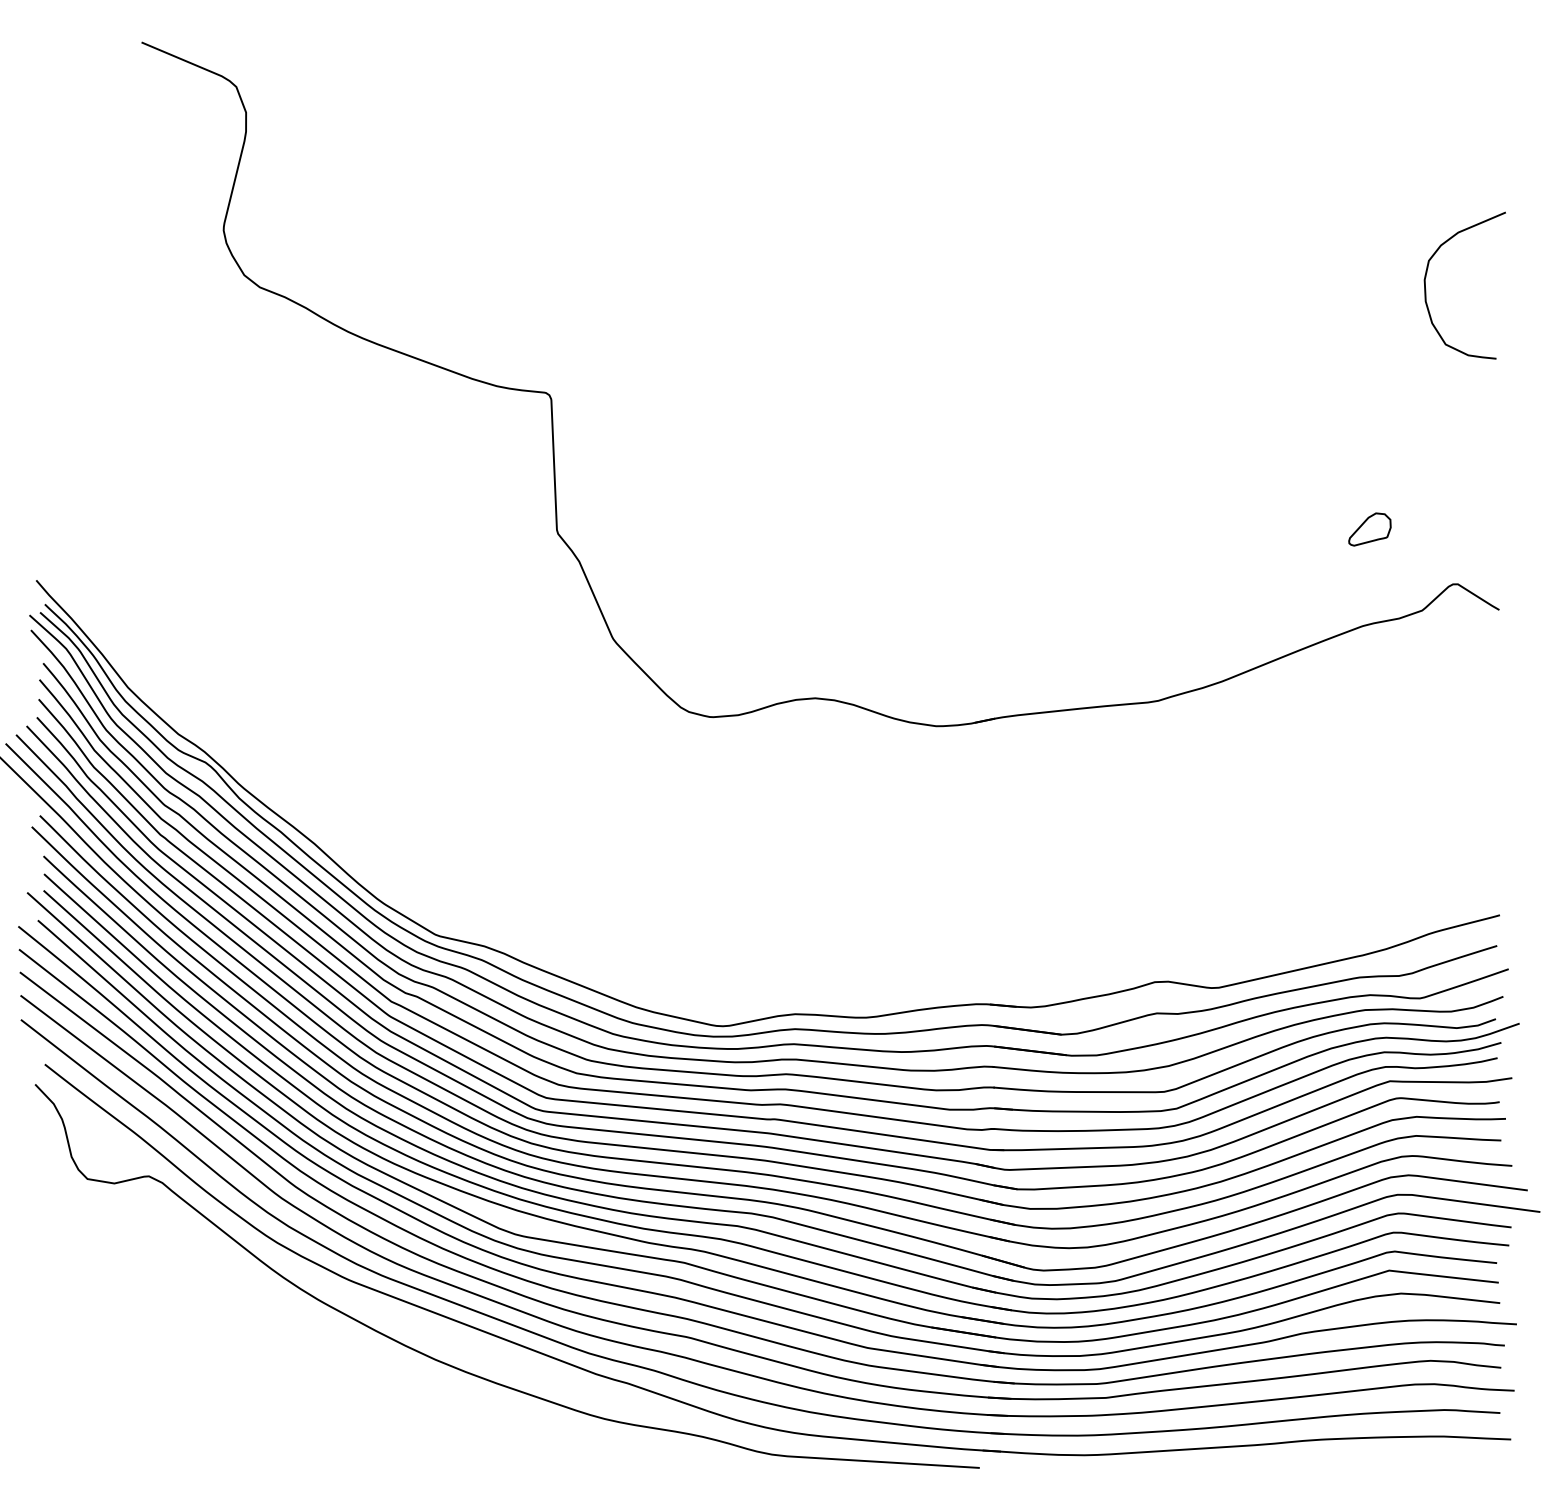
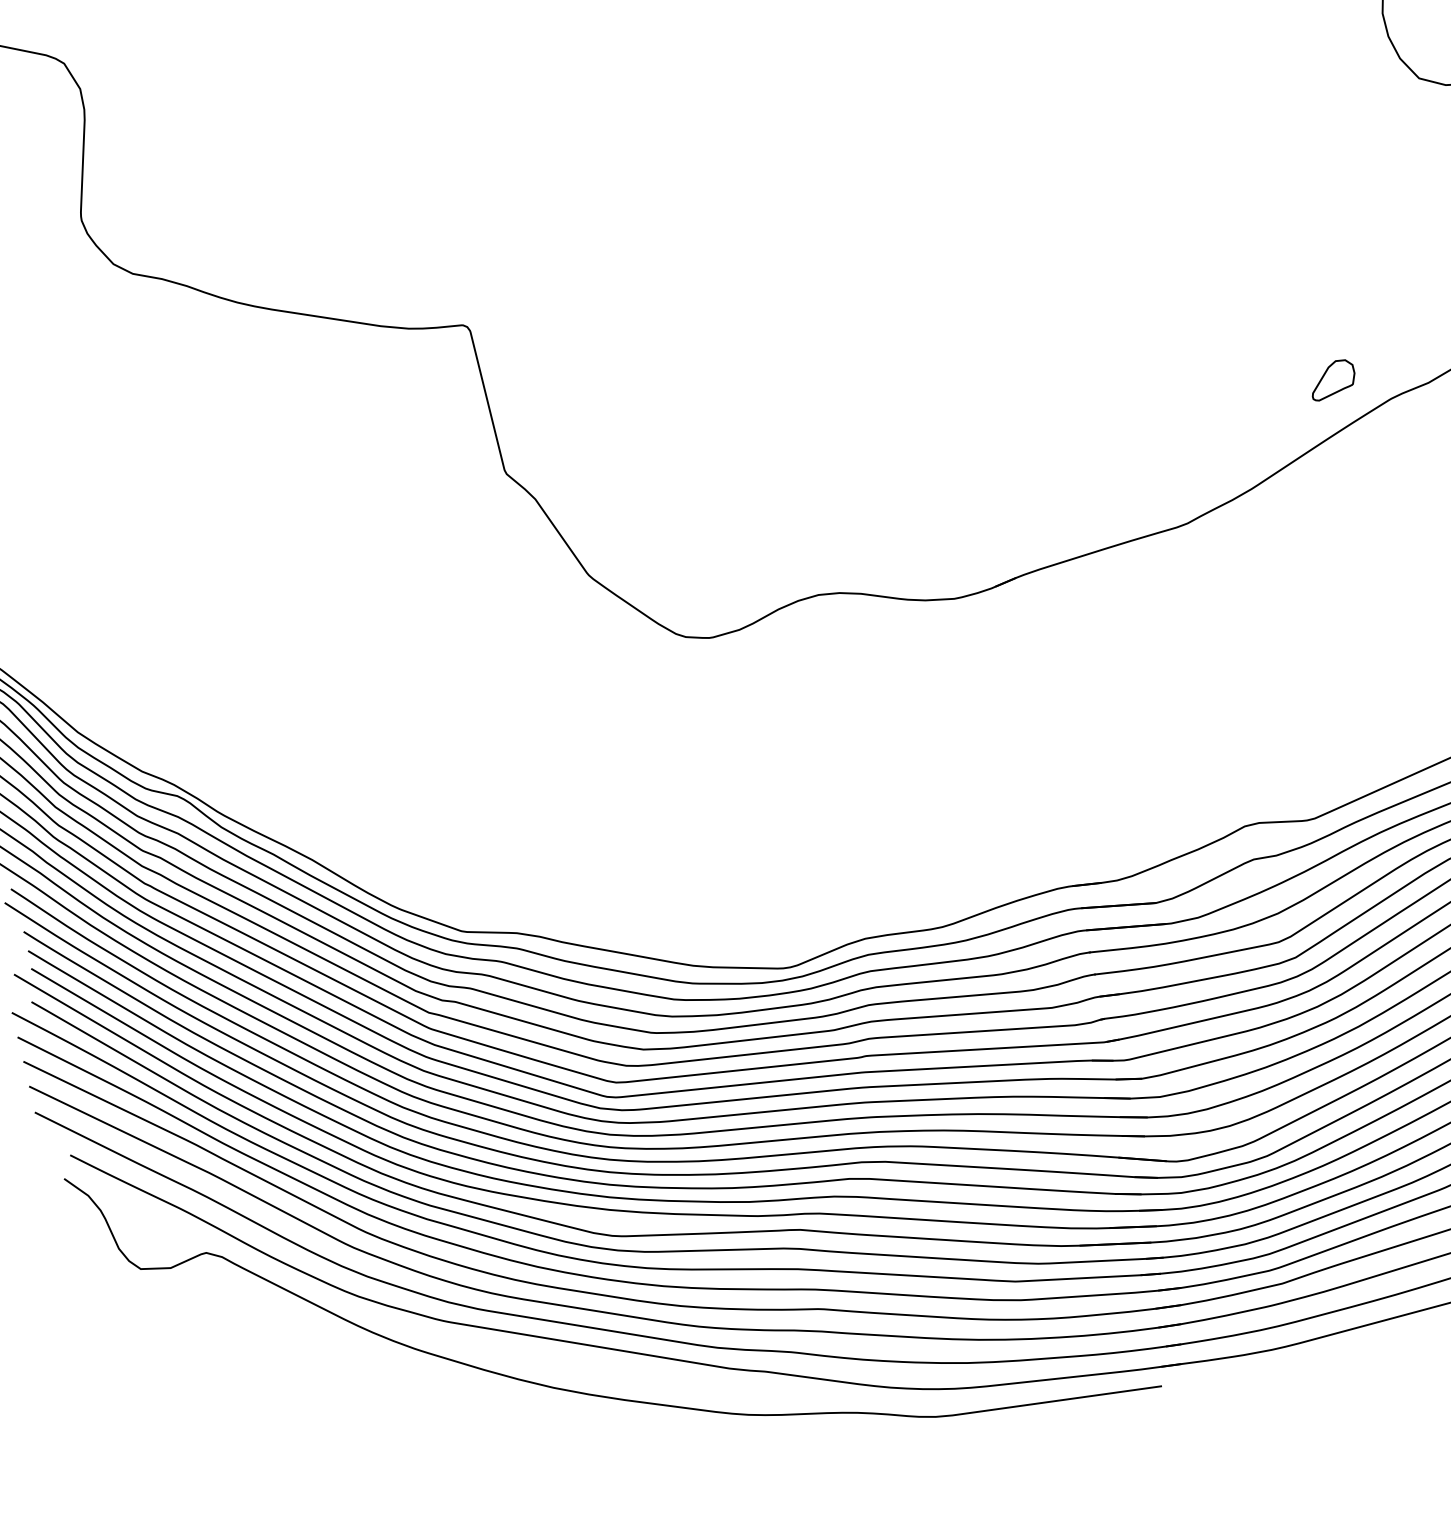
part: (1369, 529) -> (1332, 379), moved

